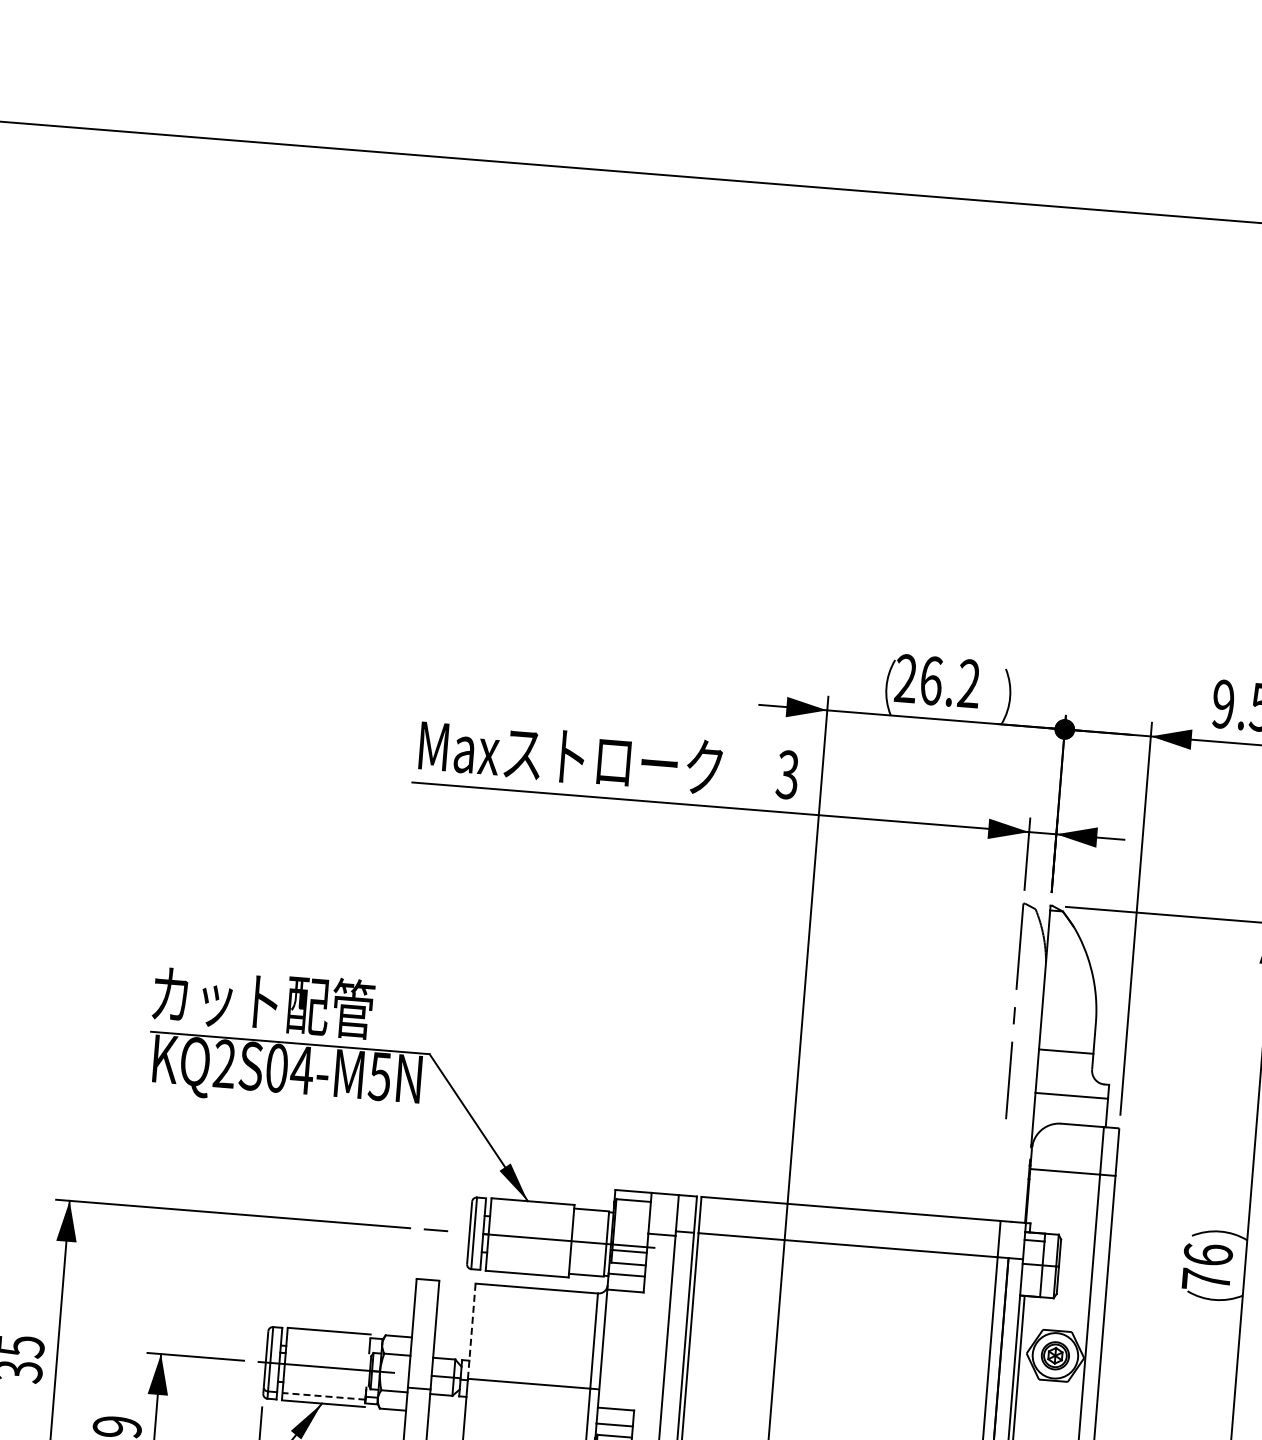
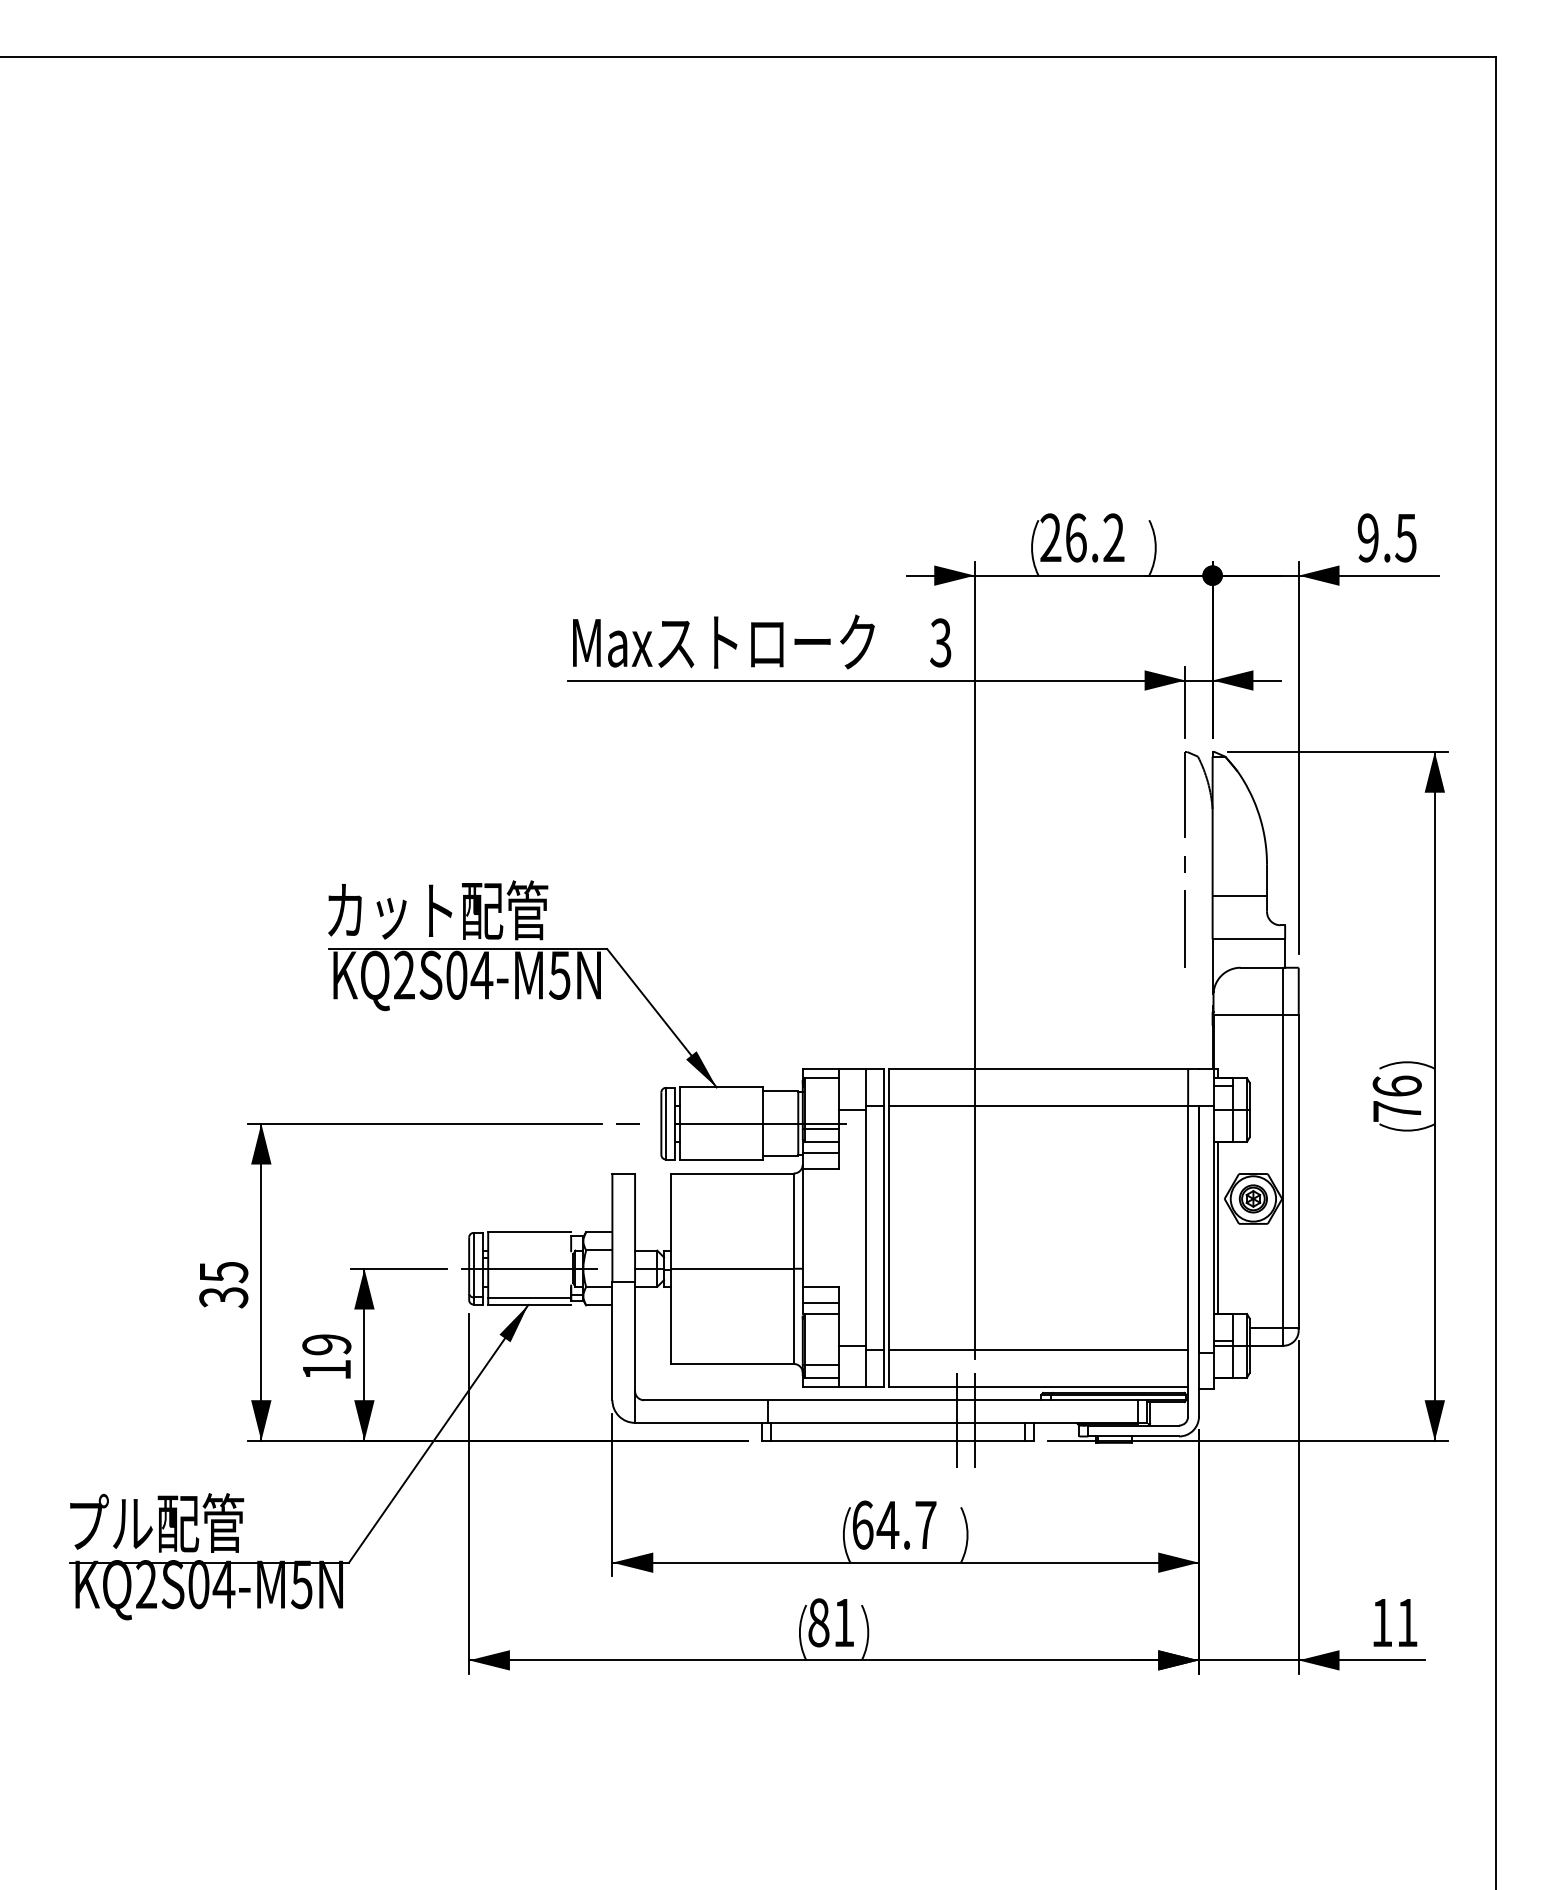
line: (471, 1331) -> (671, 1221), dashed -> solid
line: (323, 1396) -> (529, 1297), dashed -> solid

